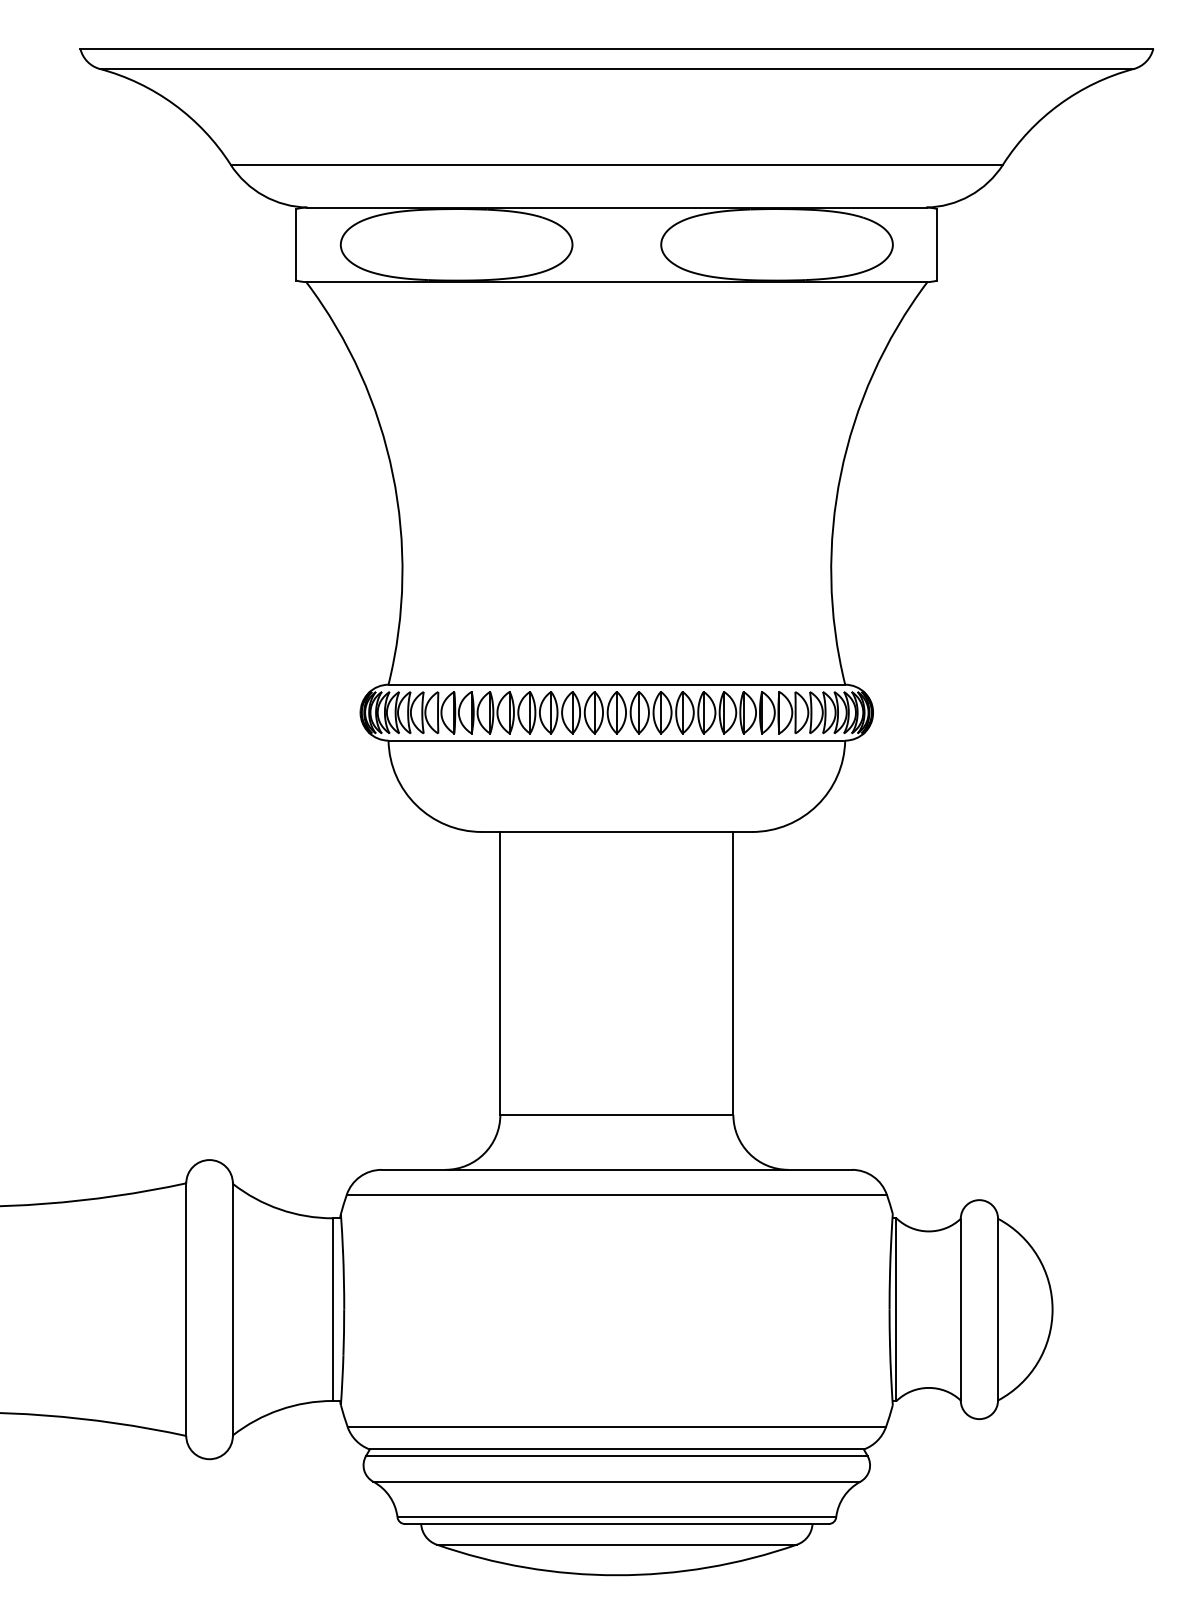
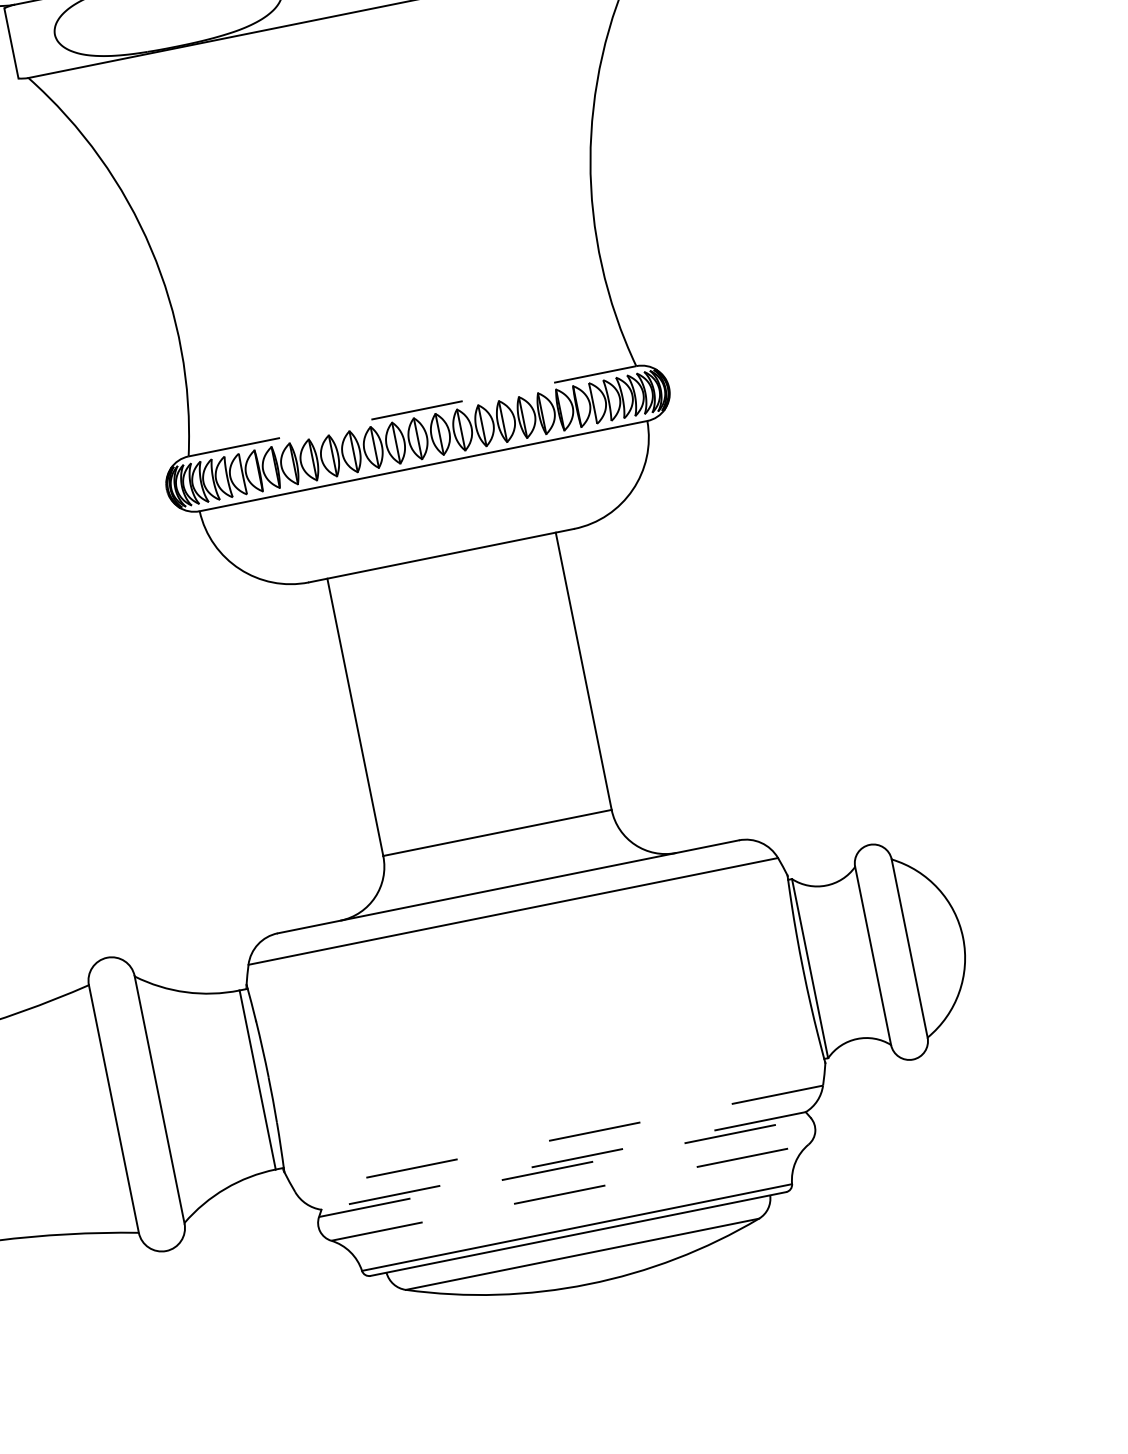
line: (617, 684) -> (413, 410), solid -> dashed
line: (616, 1426) -> (558, 1138), solid -> dashed
line: (616, 1449) -> (563, 1161), solid -> dashed
line: (616, 1456) -> (564, 1167), solid -> dashed
line: (617, 1481) -> (570, 1192), solid -> dashed

